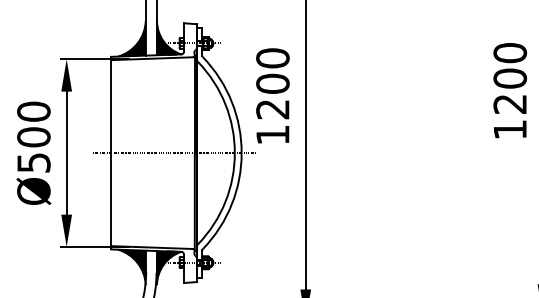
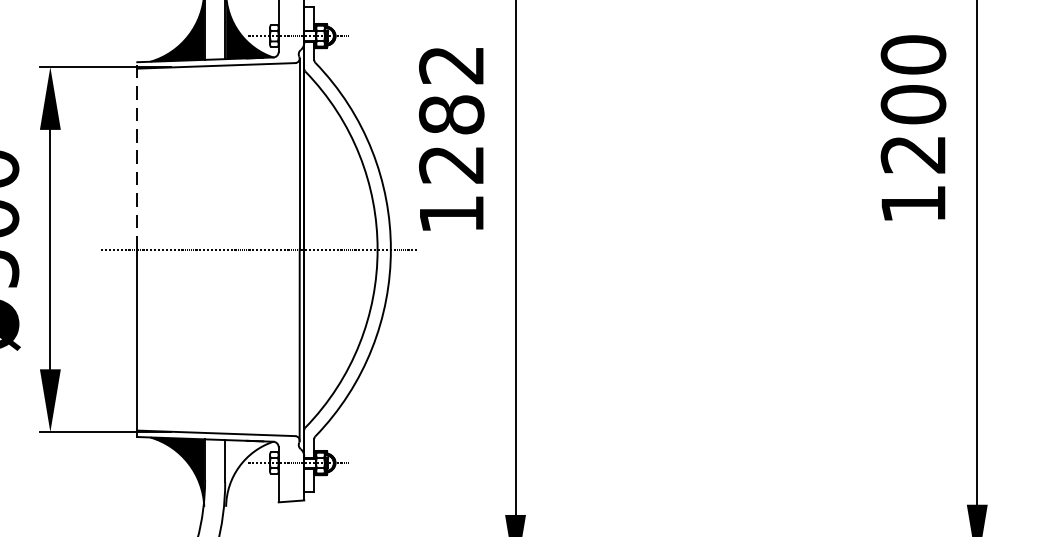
text: (272, 70) -> (450, 88), 1200 -> 1282
line: (111, 104) -> (137, 154), solid -> dashed
fill: (169, 268) -> (250, 474), removed

